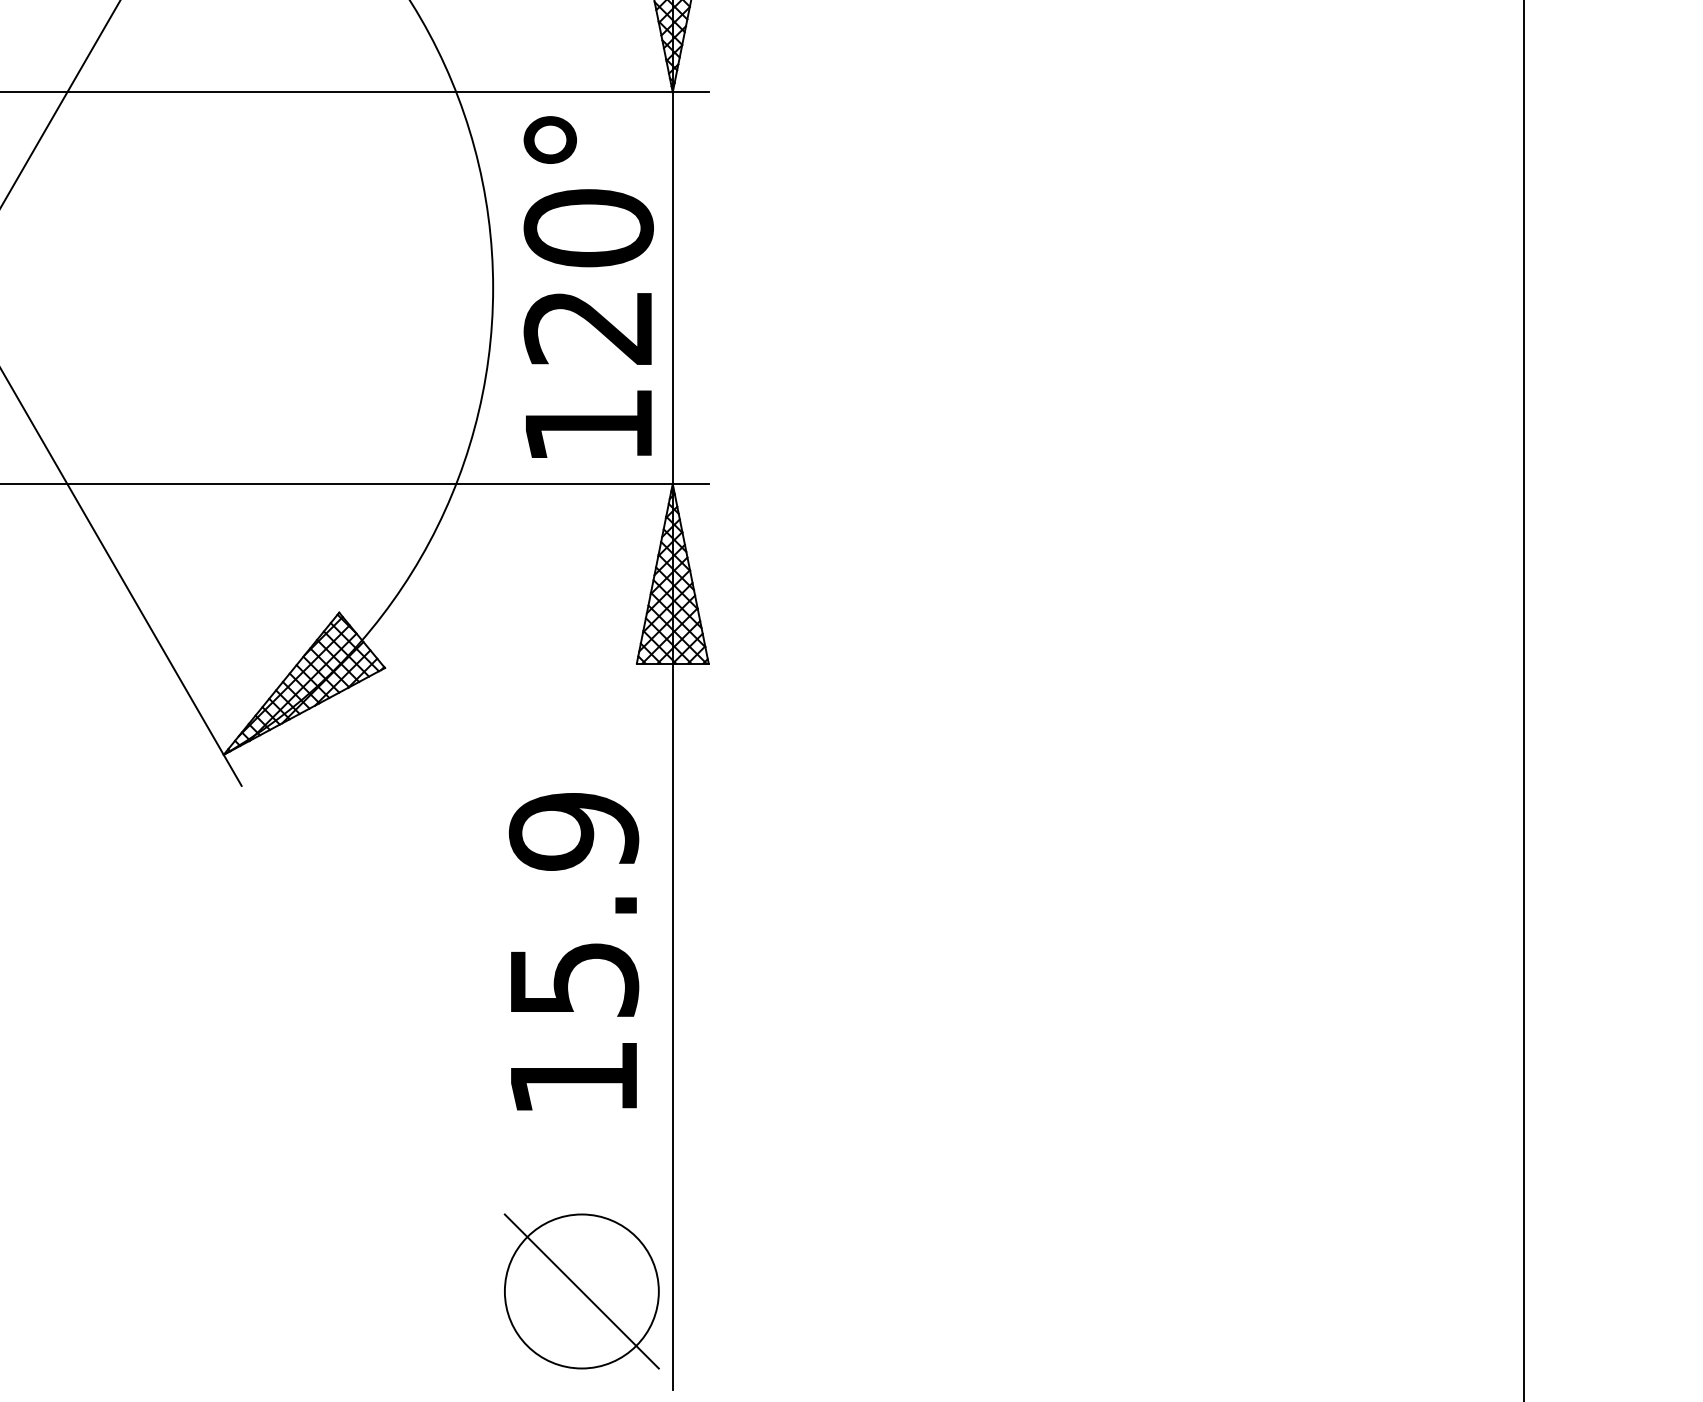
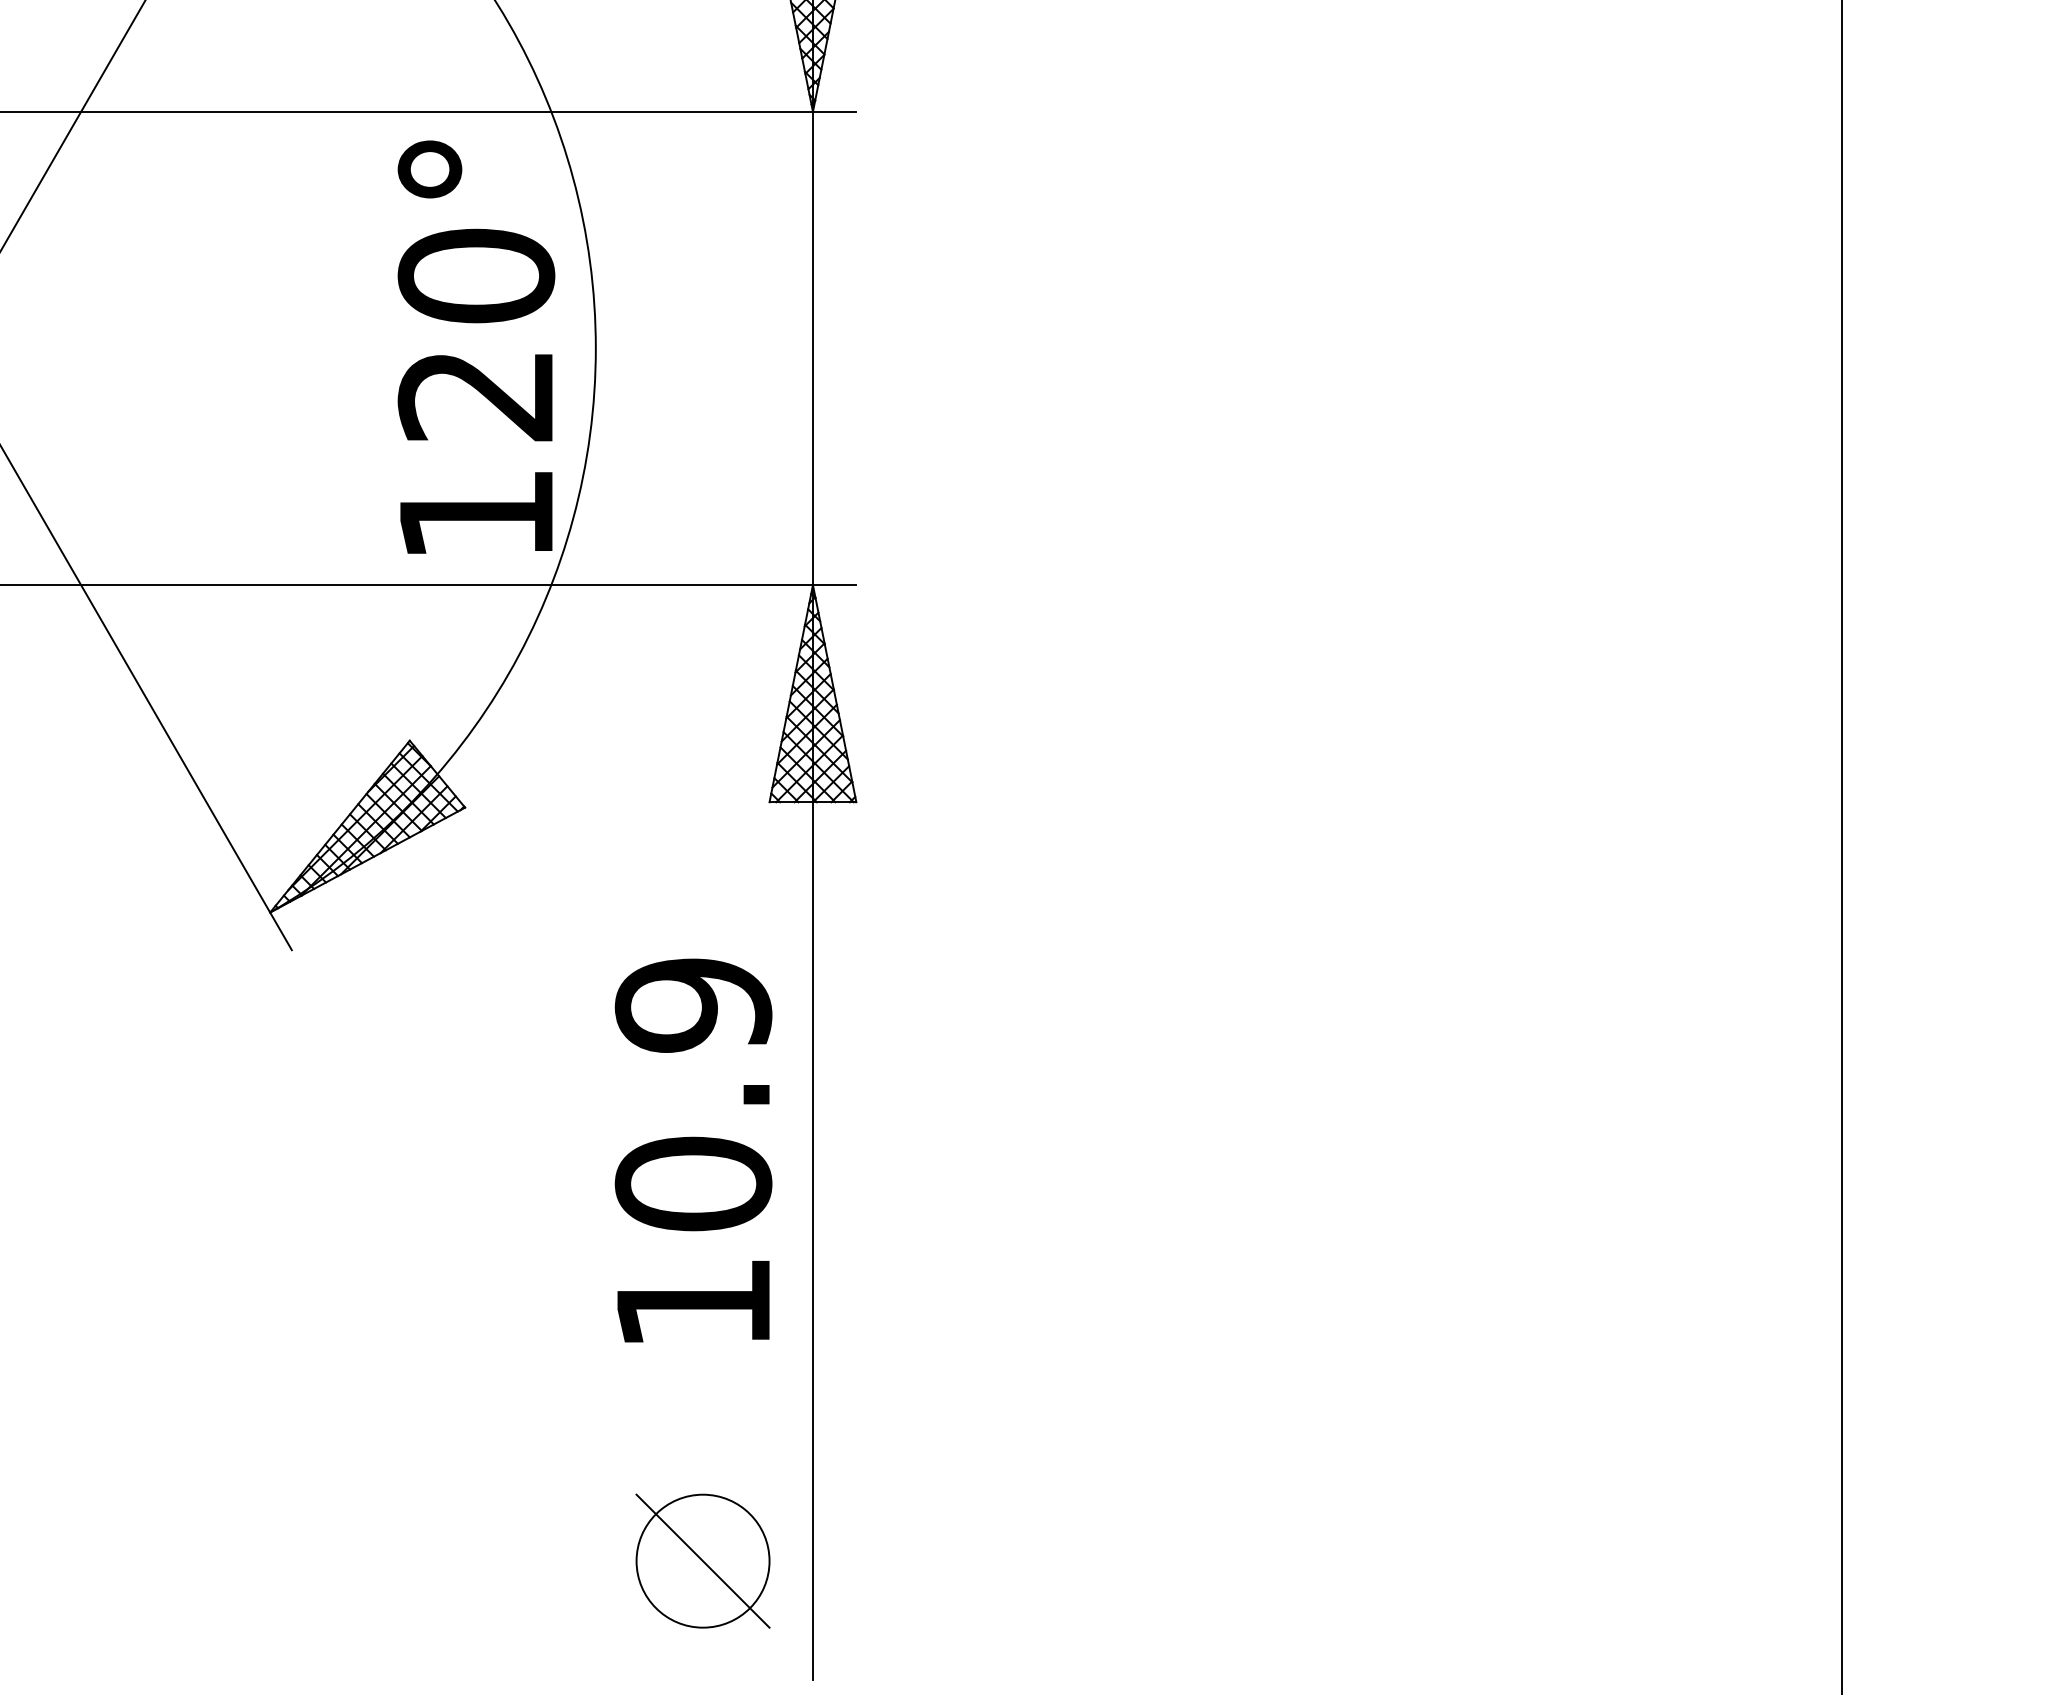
text: (588, 286) -> (476, 346), moved
text: (573, 978) -> (693, 1183), 15.9 -> 10.9
part: (581, 1290) -> (702, 1560), size x0.71

